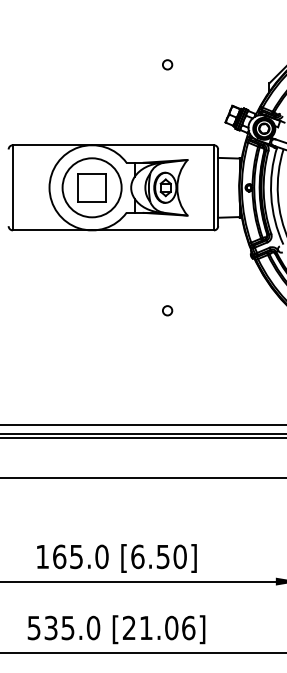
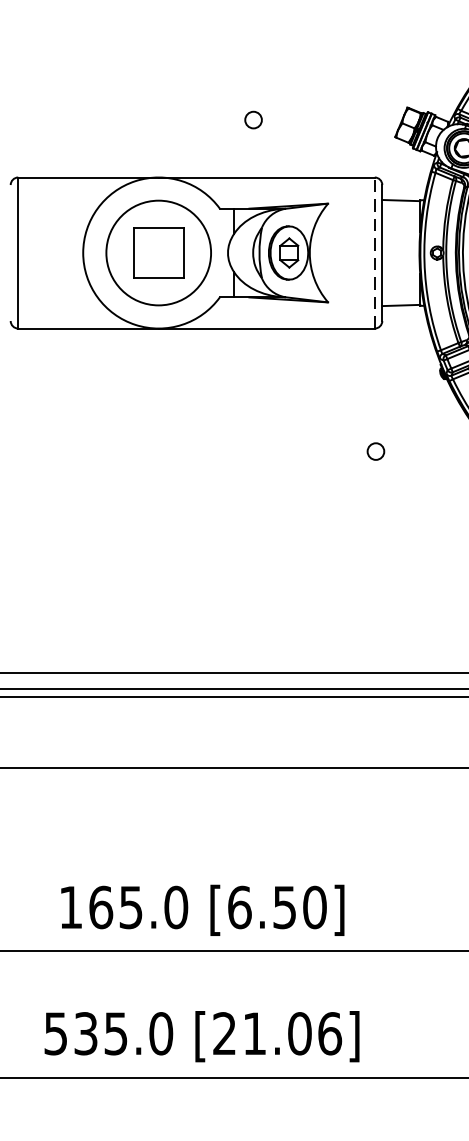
circle: (167, 64) -> (253, 119), moved
line: (213, 187) -> (373, 252), solid -> dashed
circle: (167, 310) -> (375, 451), moved

